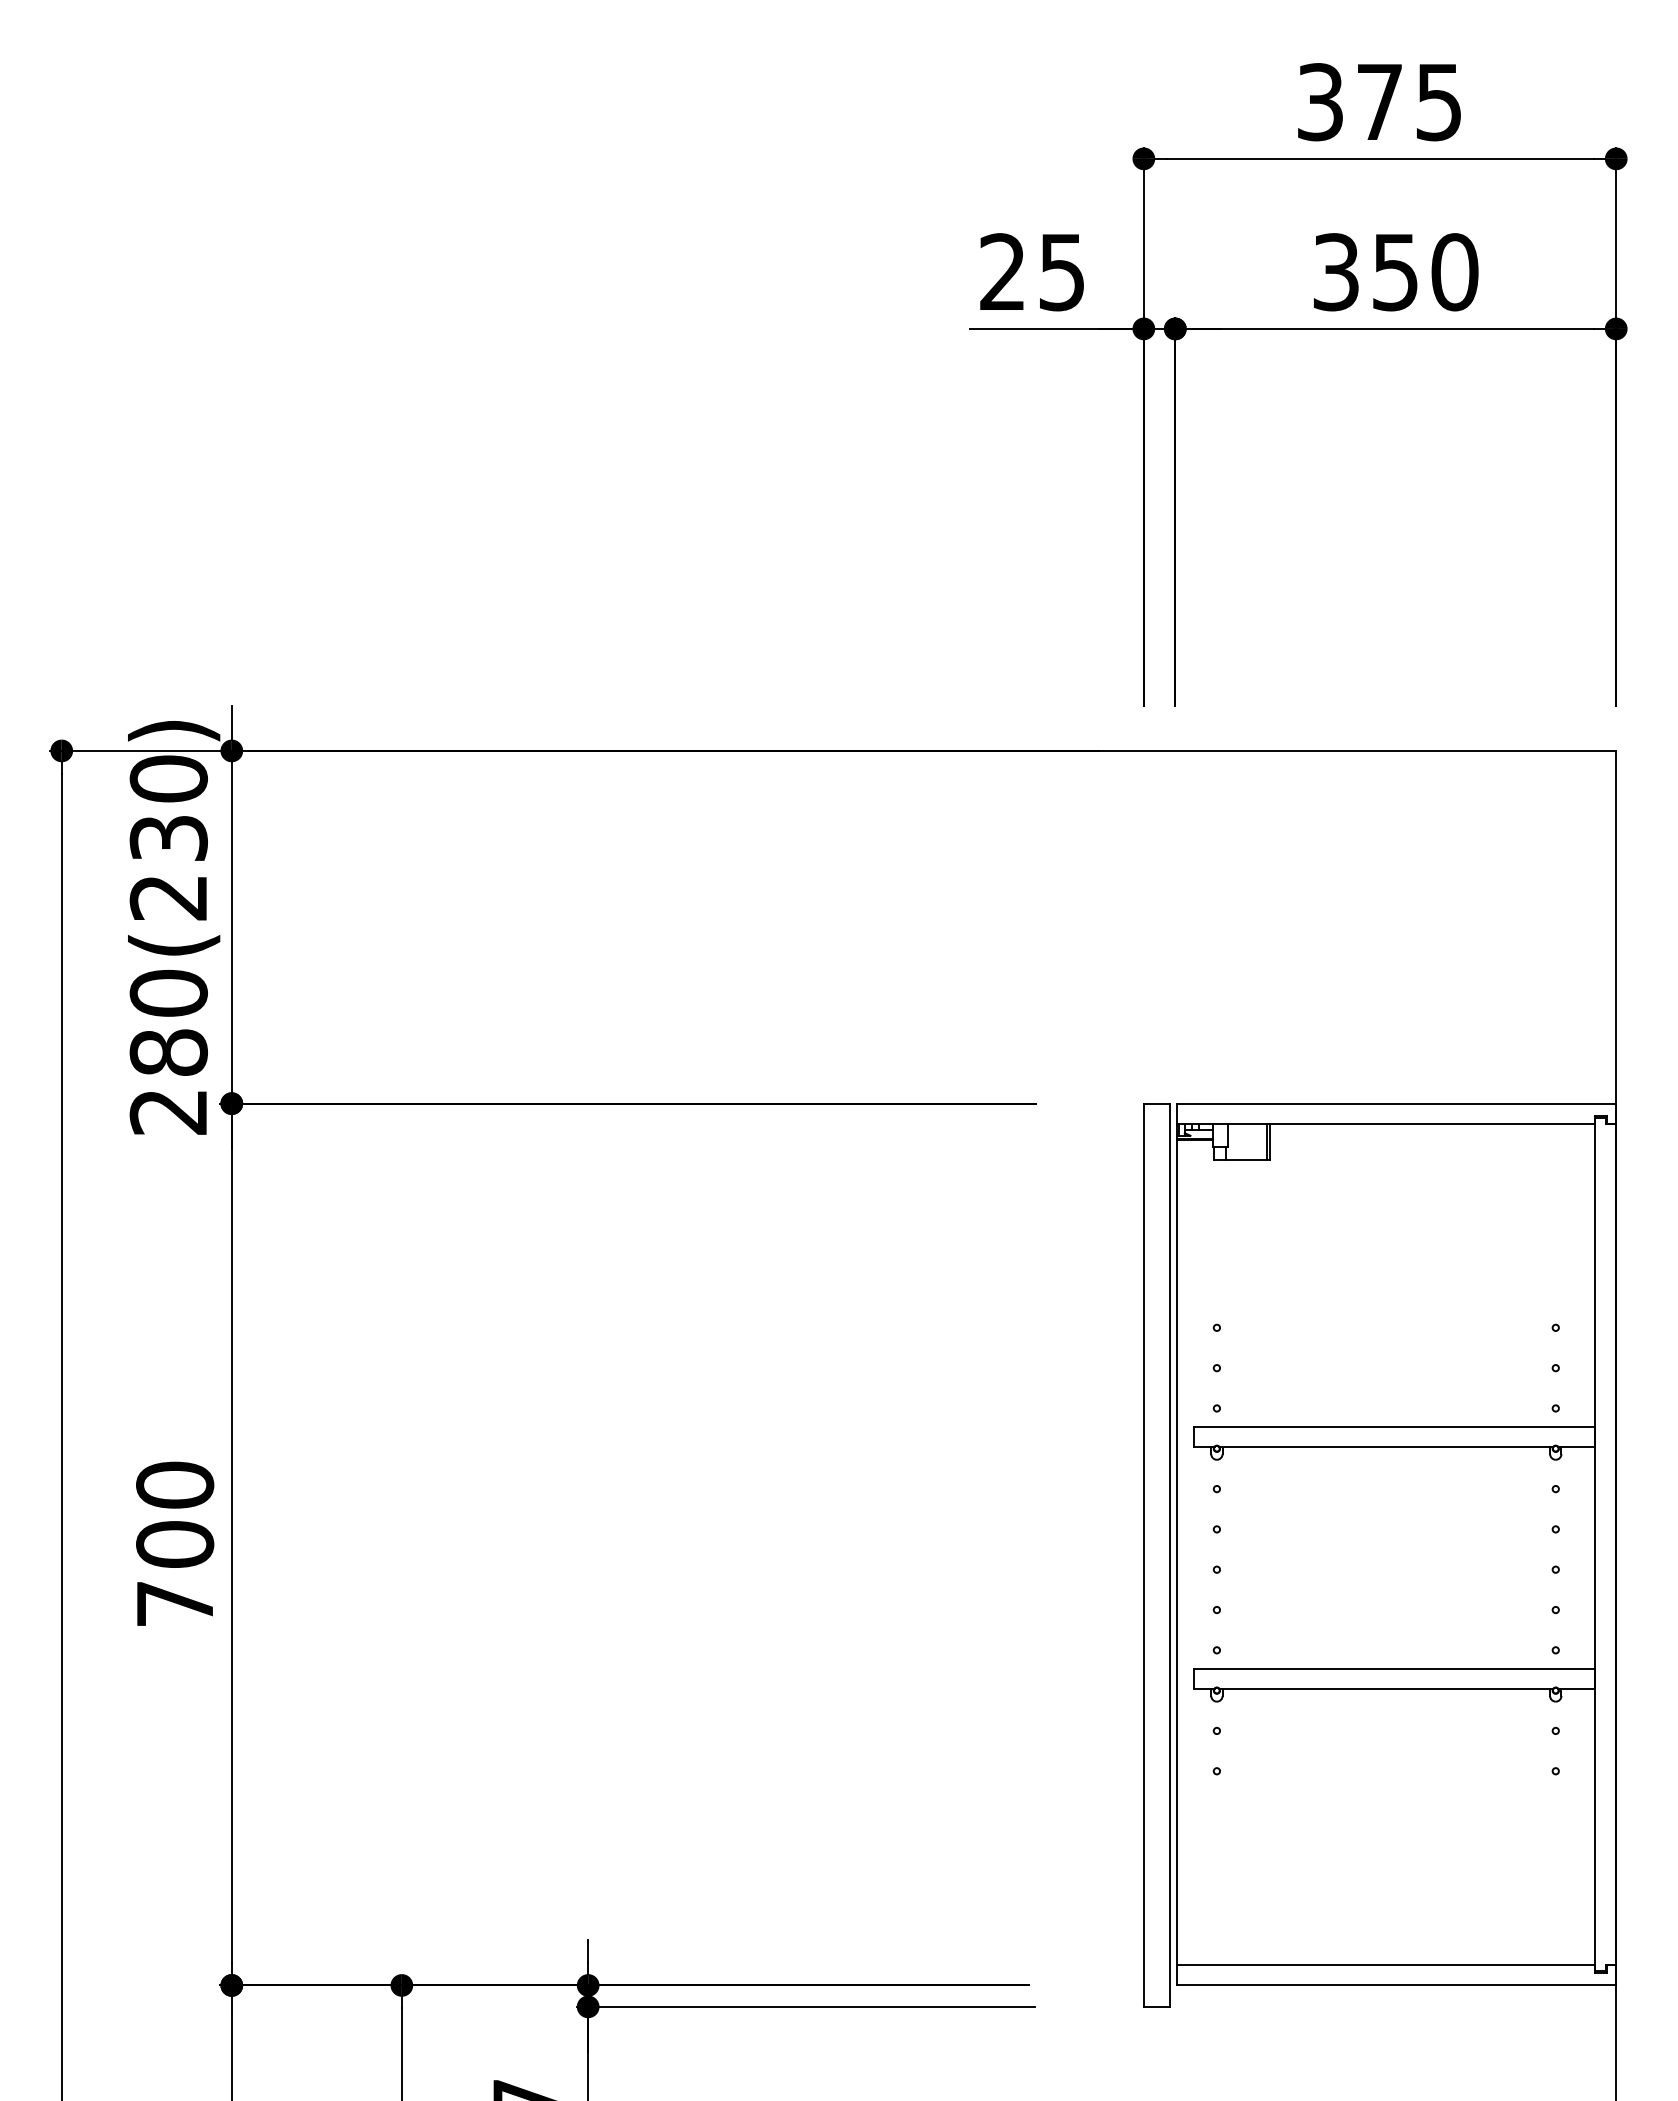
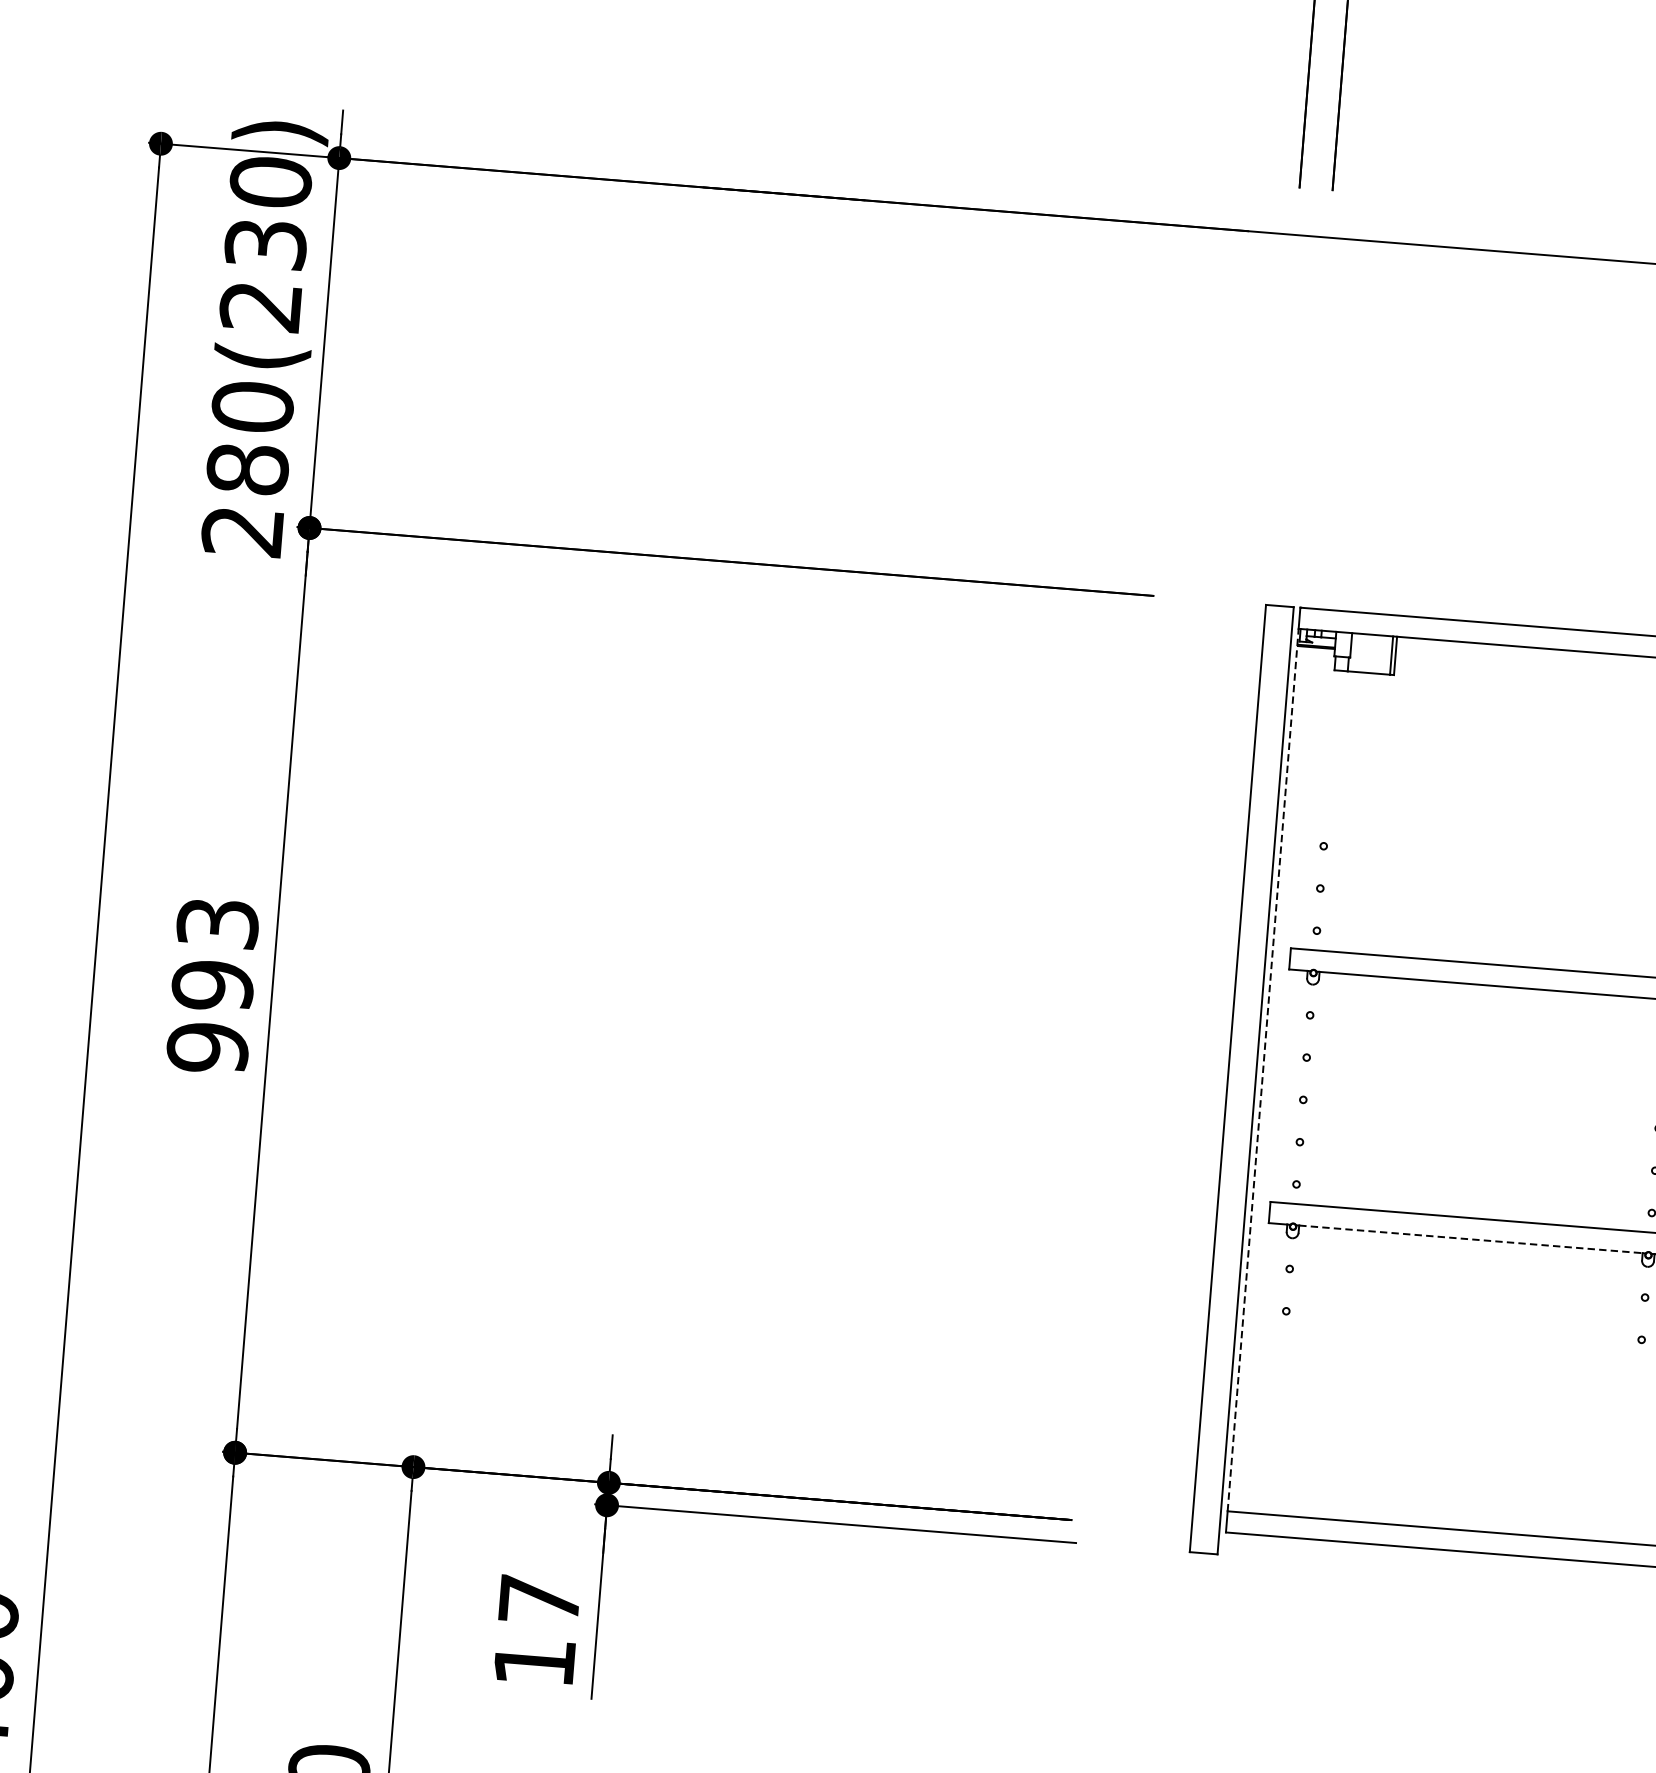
text: (175, 1544) -> (213, 985), 700 -> 993
line: (1176, 1544) -> (1263, 1070), solid -> dashed
line: (1386, 1689) -> (1471, 1239), solid -> dashed

